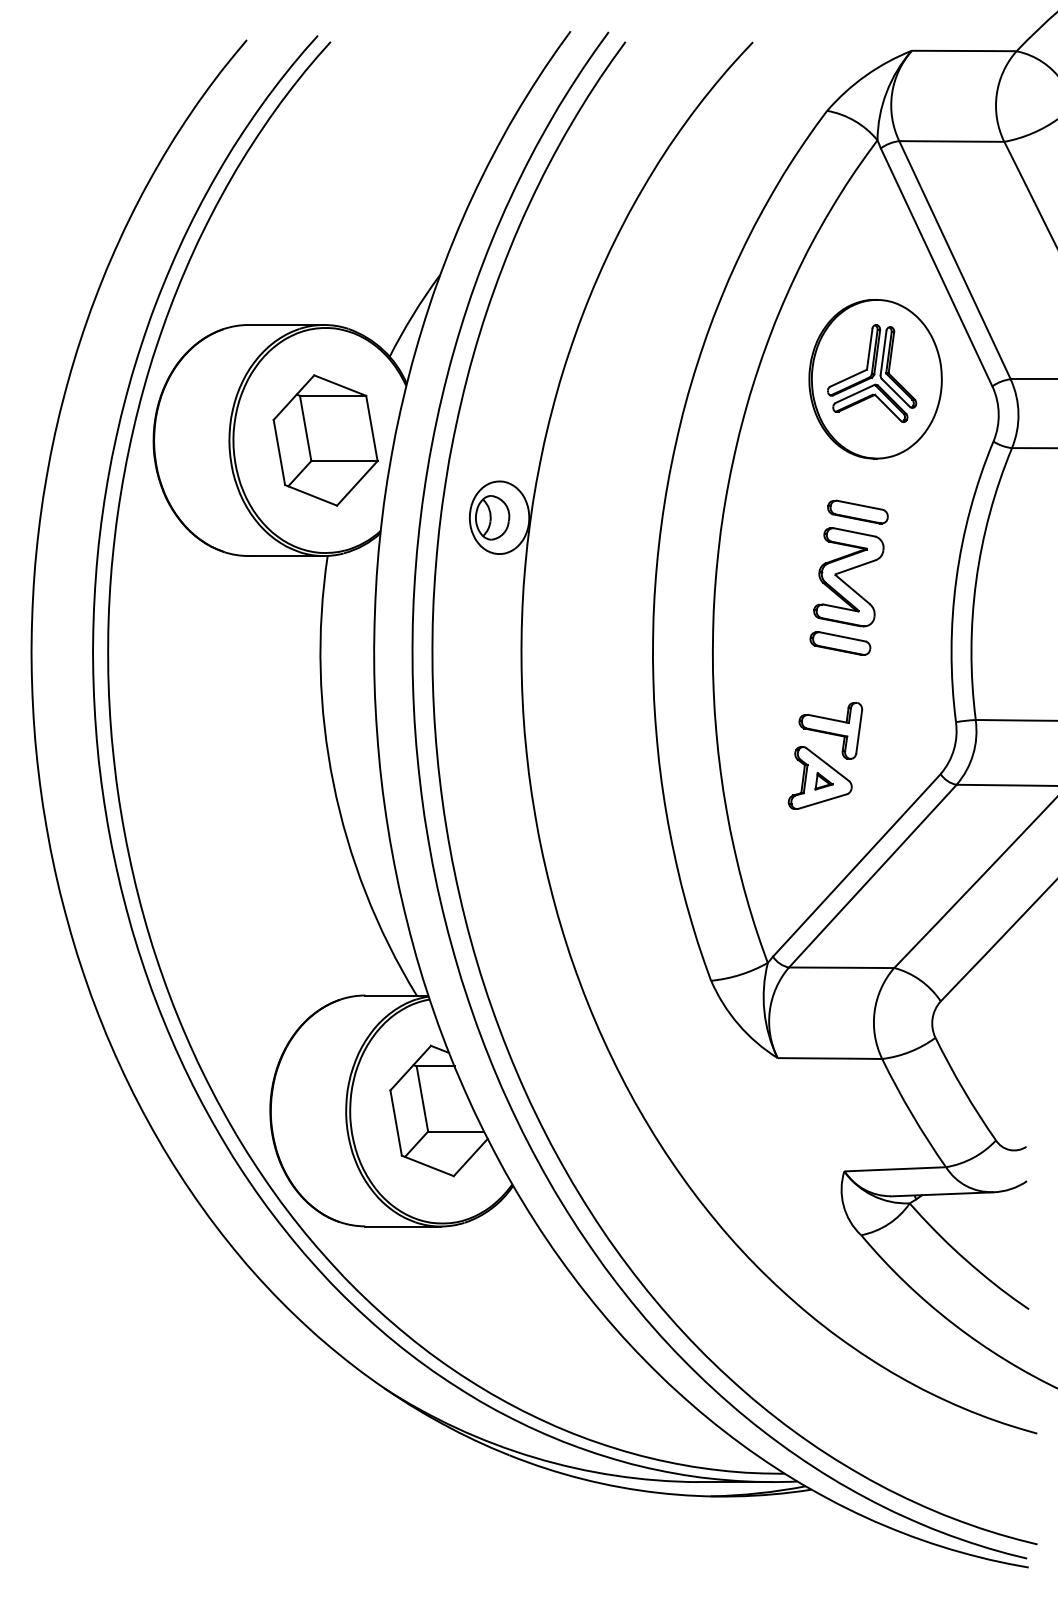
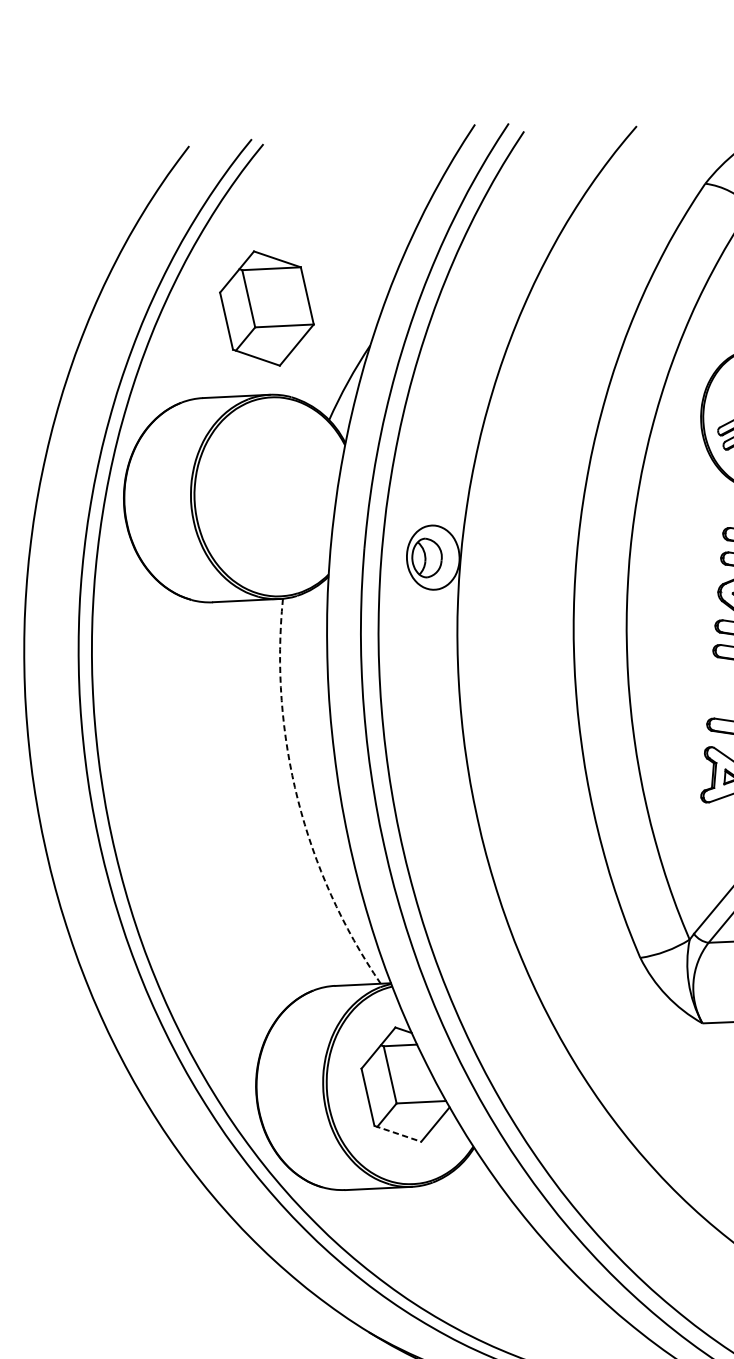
part: (325, 440) -> (266, 308), moved
arc: (333, 783) -> (297, 799), solid -> dashed
line: (427, 1165) -> (397, 1133), solid -> dashed

